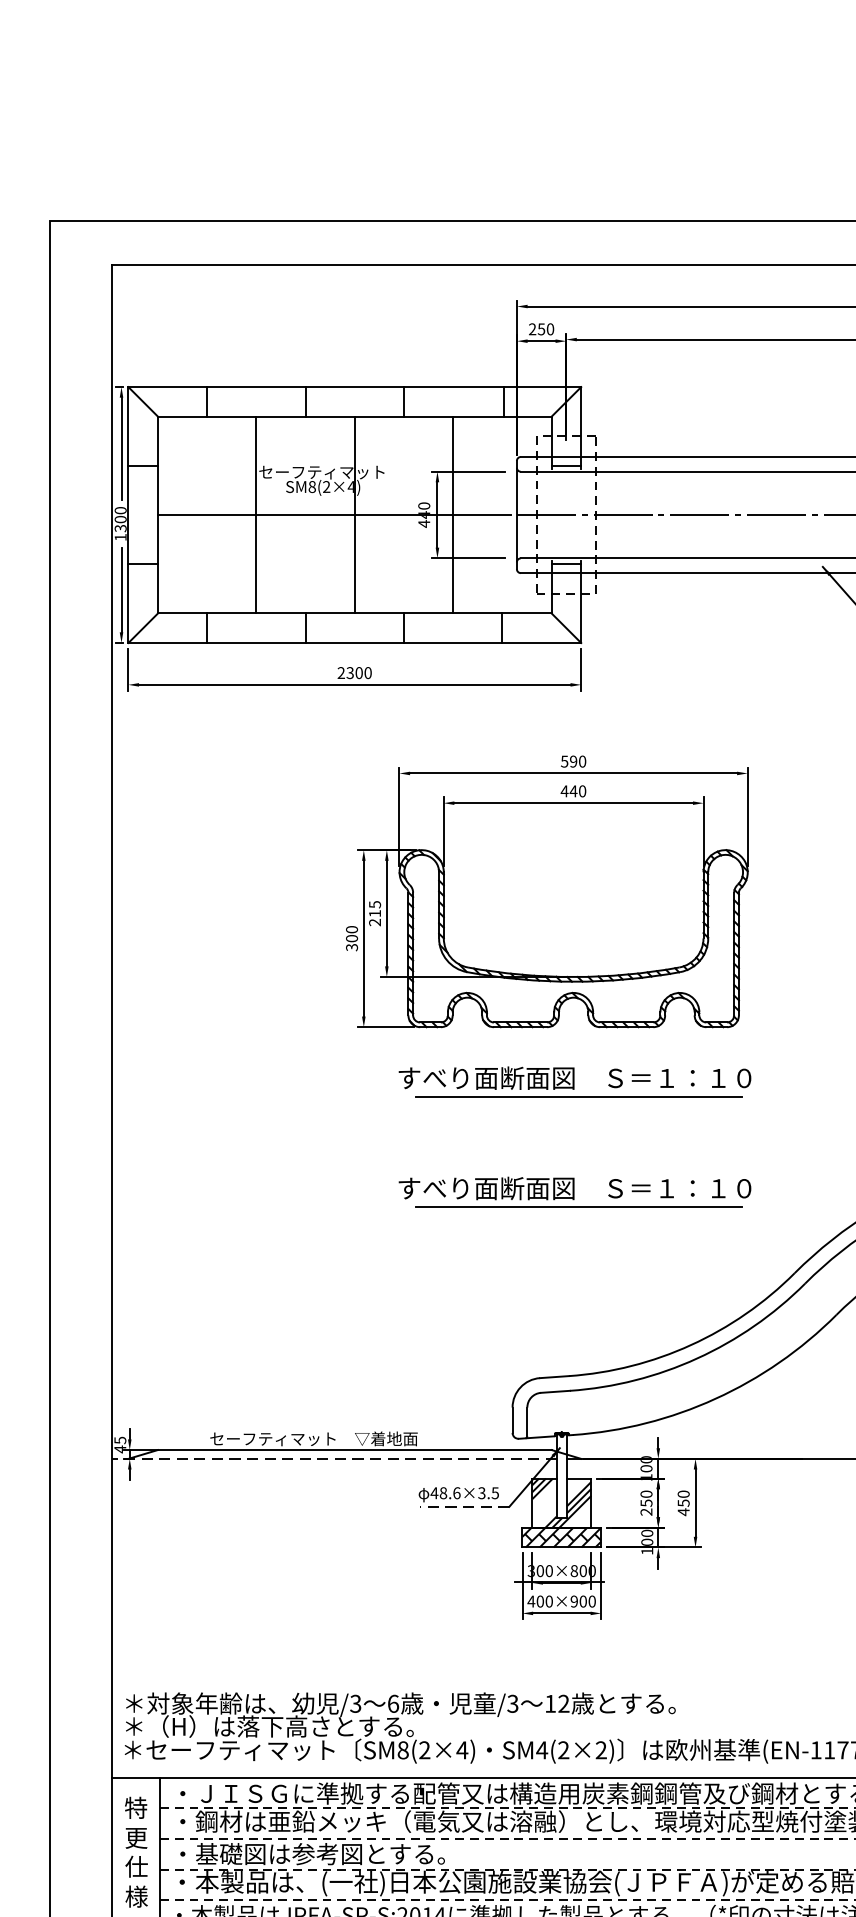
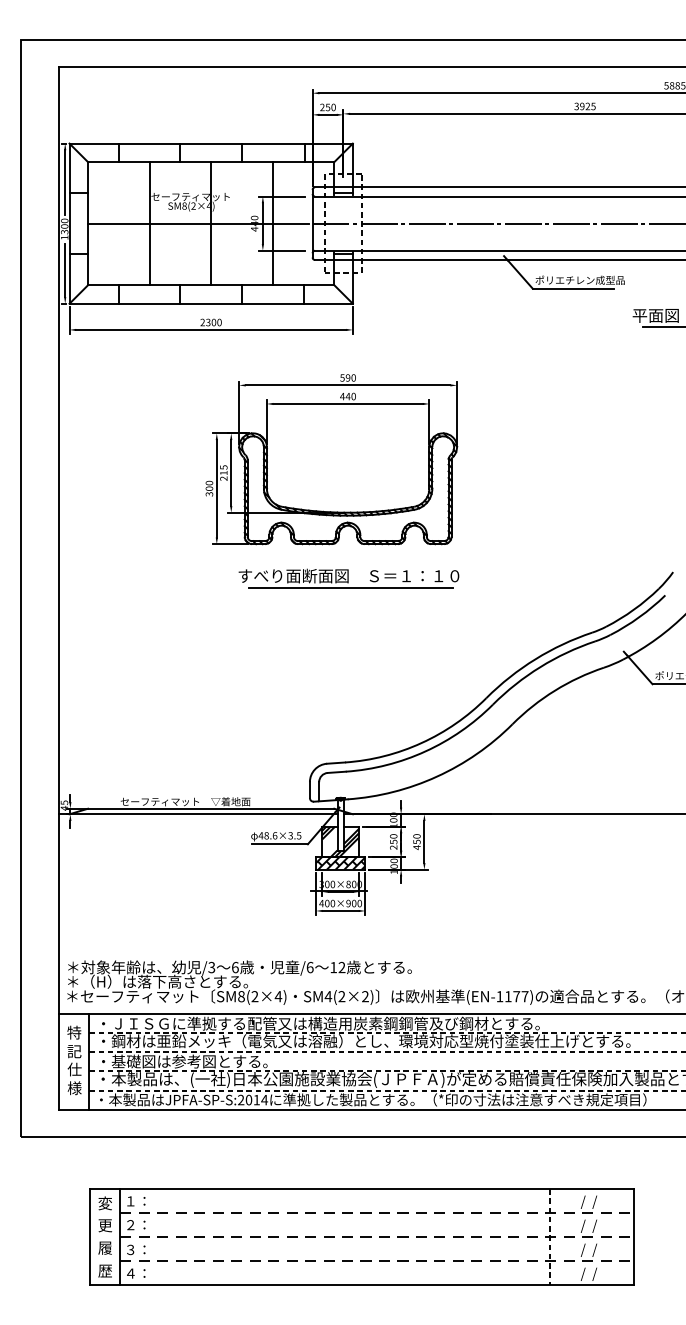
part: (574, 1192) -> (348, 647), removed
line: (334, 1459) -> (198, 814), dashed -> solid
line: (465, 1507) -> (280, 844), dashed -> solid
text: (511, 1703) -> (309, 967), /3 -> /6
text: (136, 1837) -> (74, 1051), 更 -> 記

